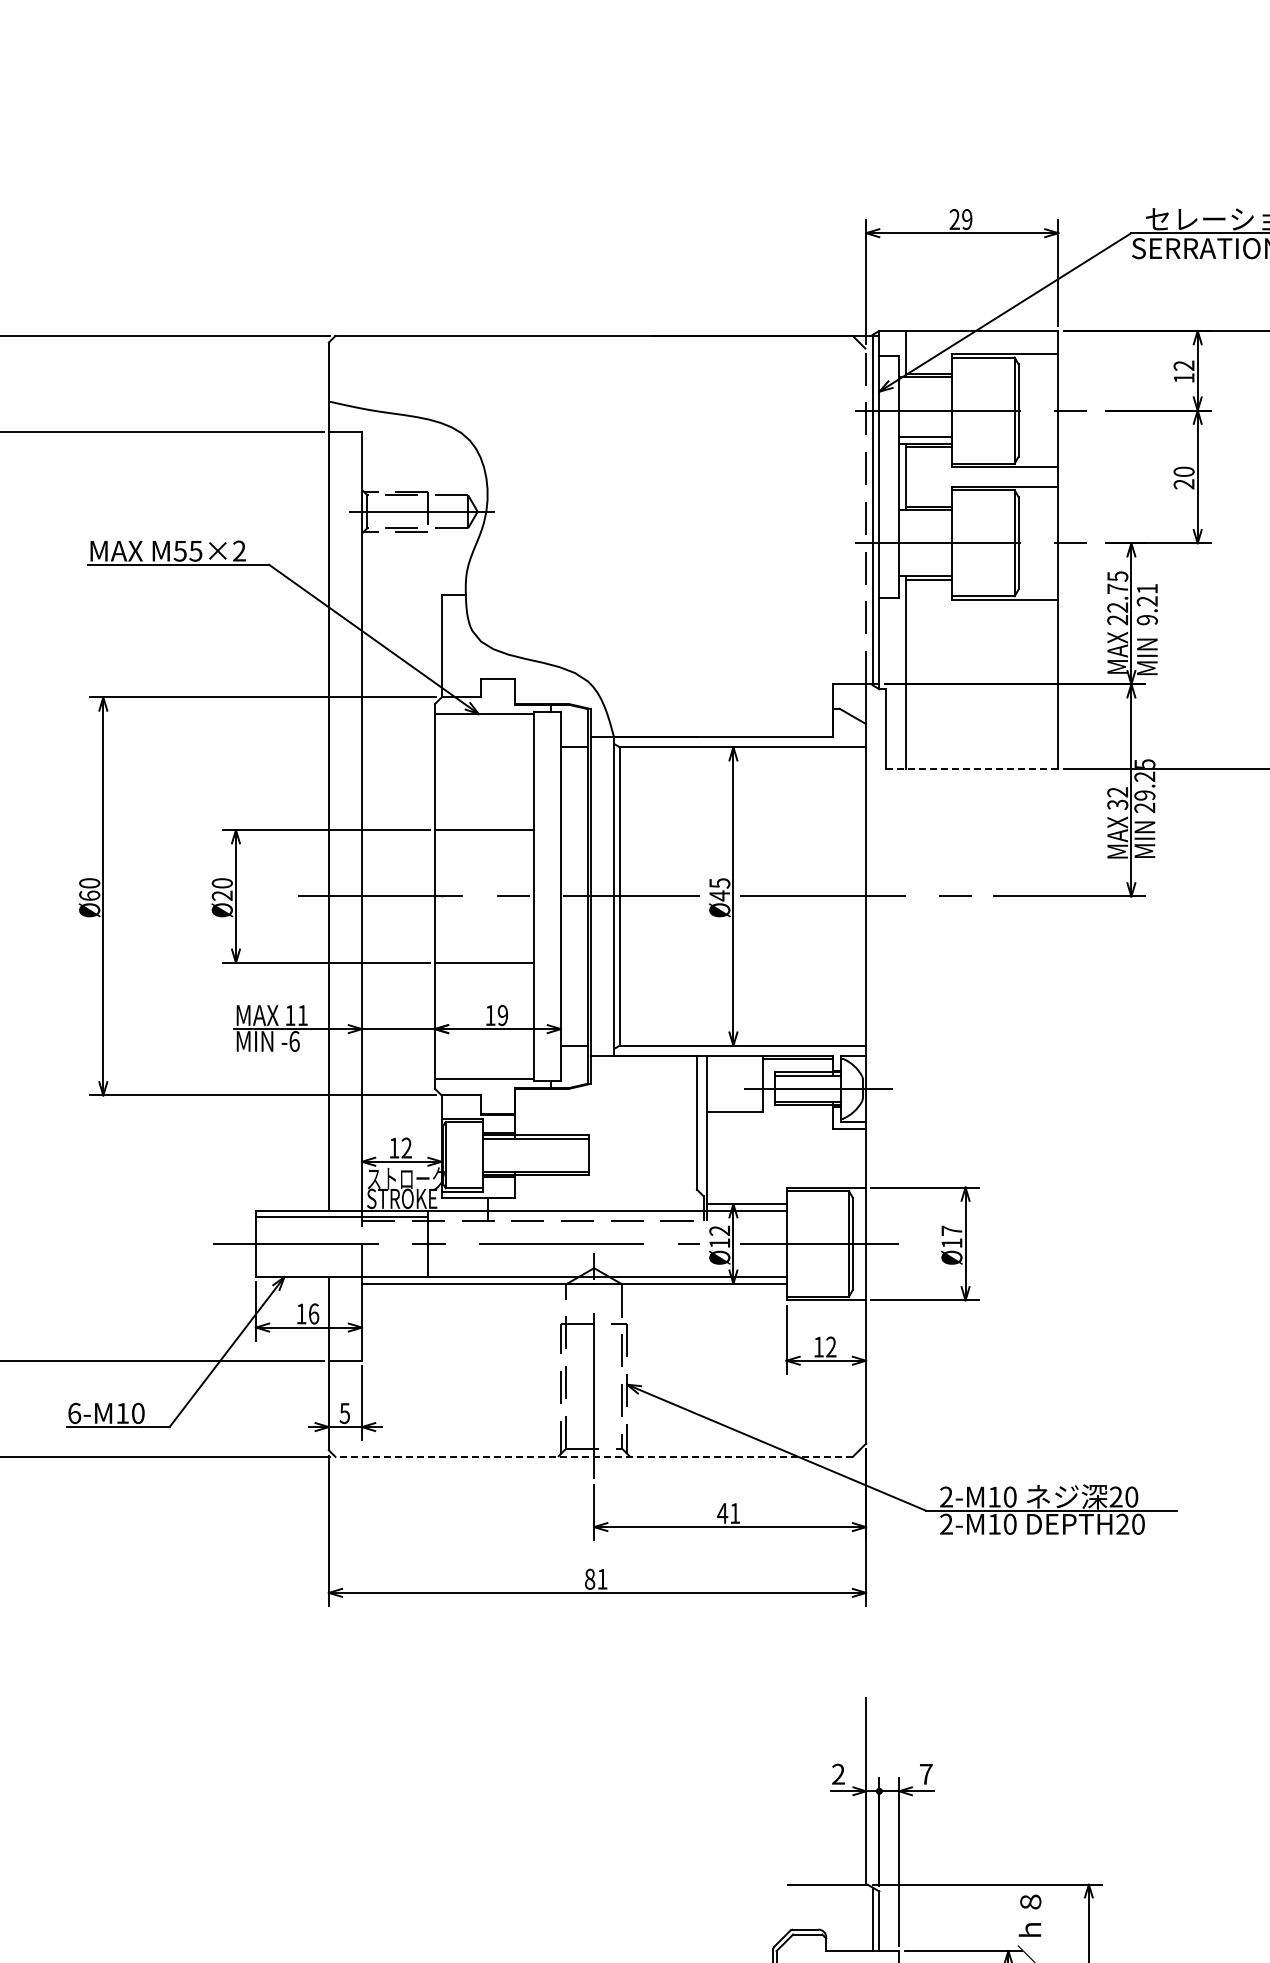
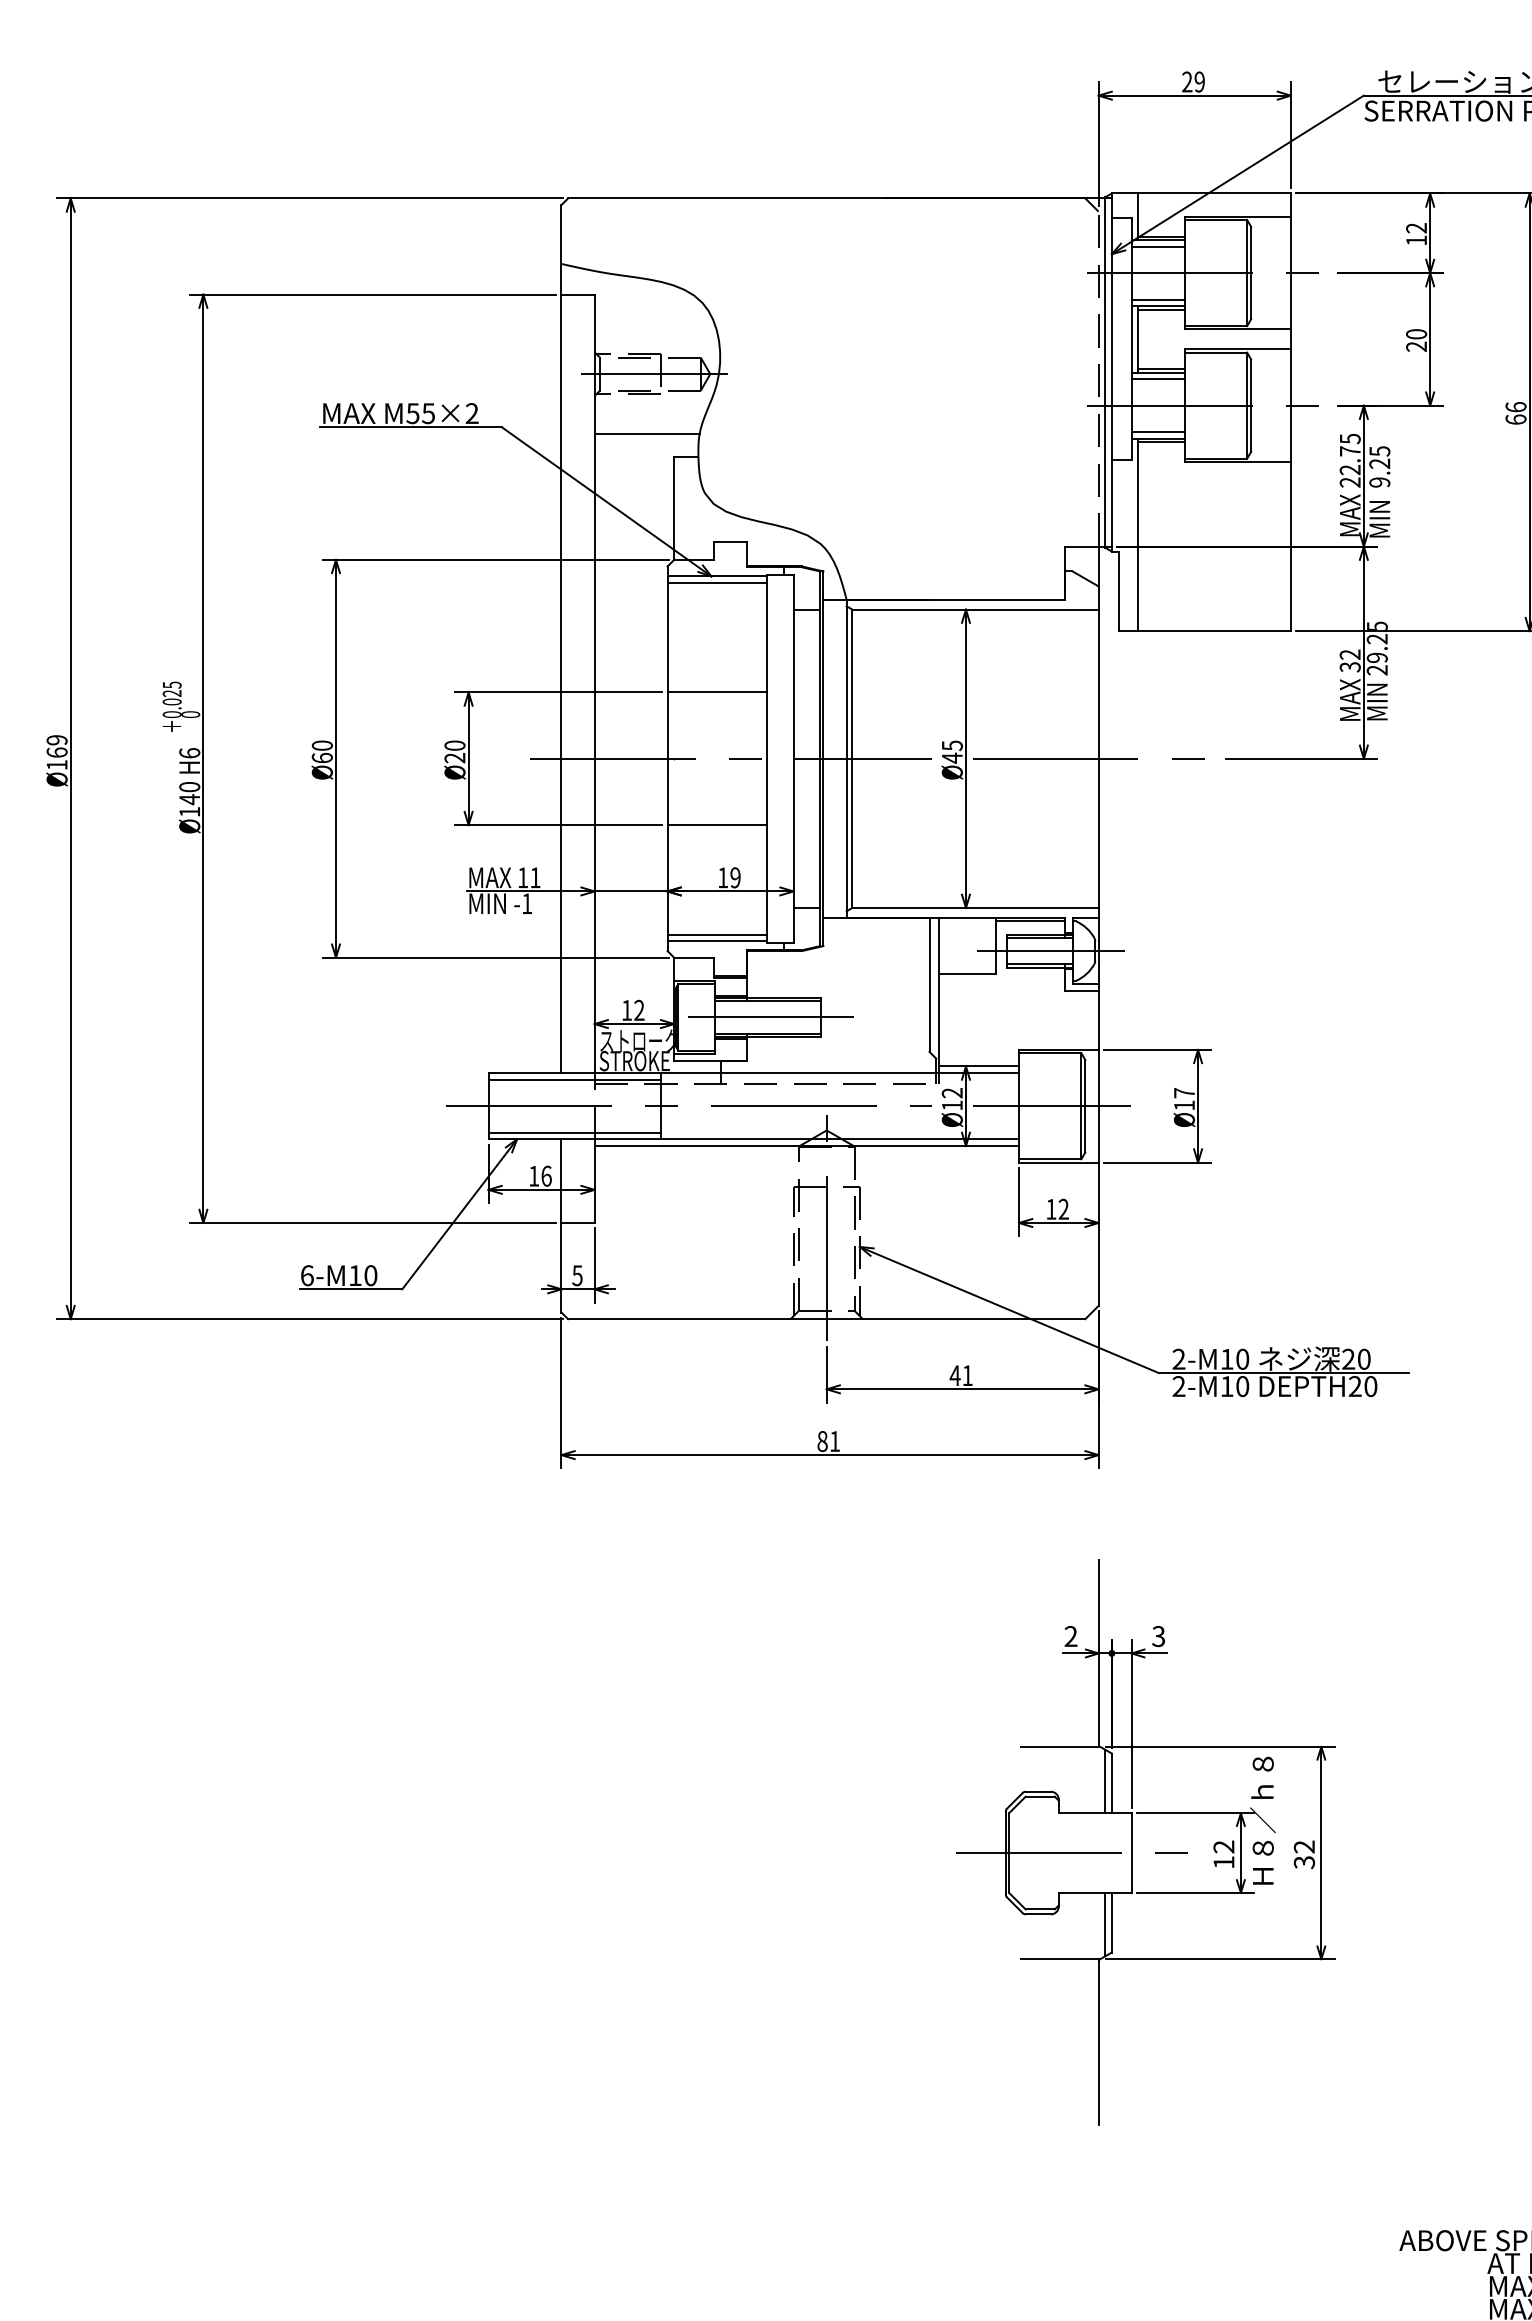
line: (924, 384) -> (1157, 246), added
line: (924, 517) -> (1157, 379), added
line: (924, 570) -> (1157, 432), added
line: (413, 571) -> (646, 433), added
text: (1147, 589) -> (1379, 451), 9.21 -> 9.25
line: (484, 721) -> (717, 583), added
line: (972, 769) -> (1205, 631), dashed -> solid
text: (294, 1041) -> (527, 903), -6 -> -1
line: (484, 1072) -> (717, 934), added
line: (523, 1155) -> (756, 1017), added
line: (341, 1270) -> (574, 1132), added
line: (593, 1457) -> (826, 1319), dashed -> solid
text: (925, 1774) -> (1158, 1636), 7 -> 3

